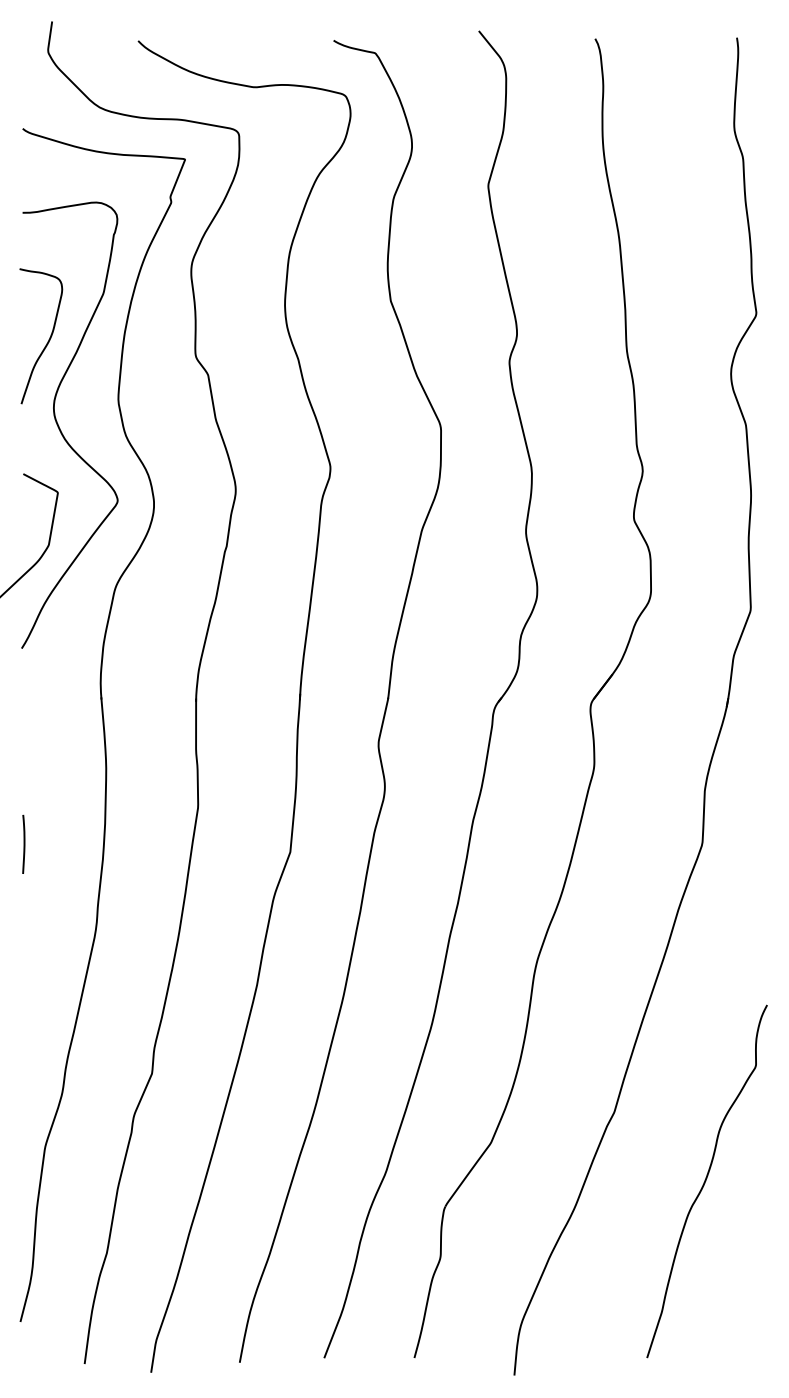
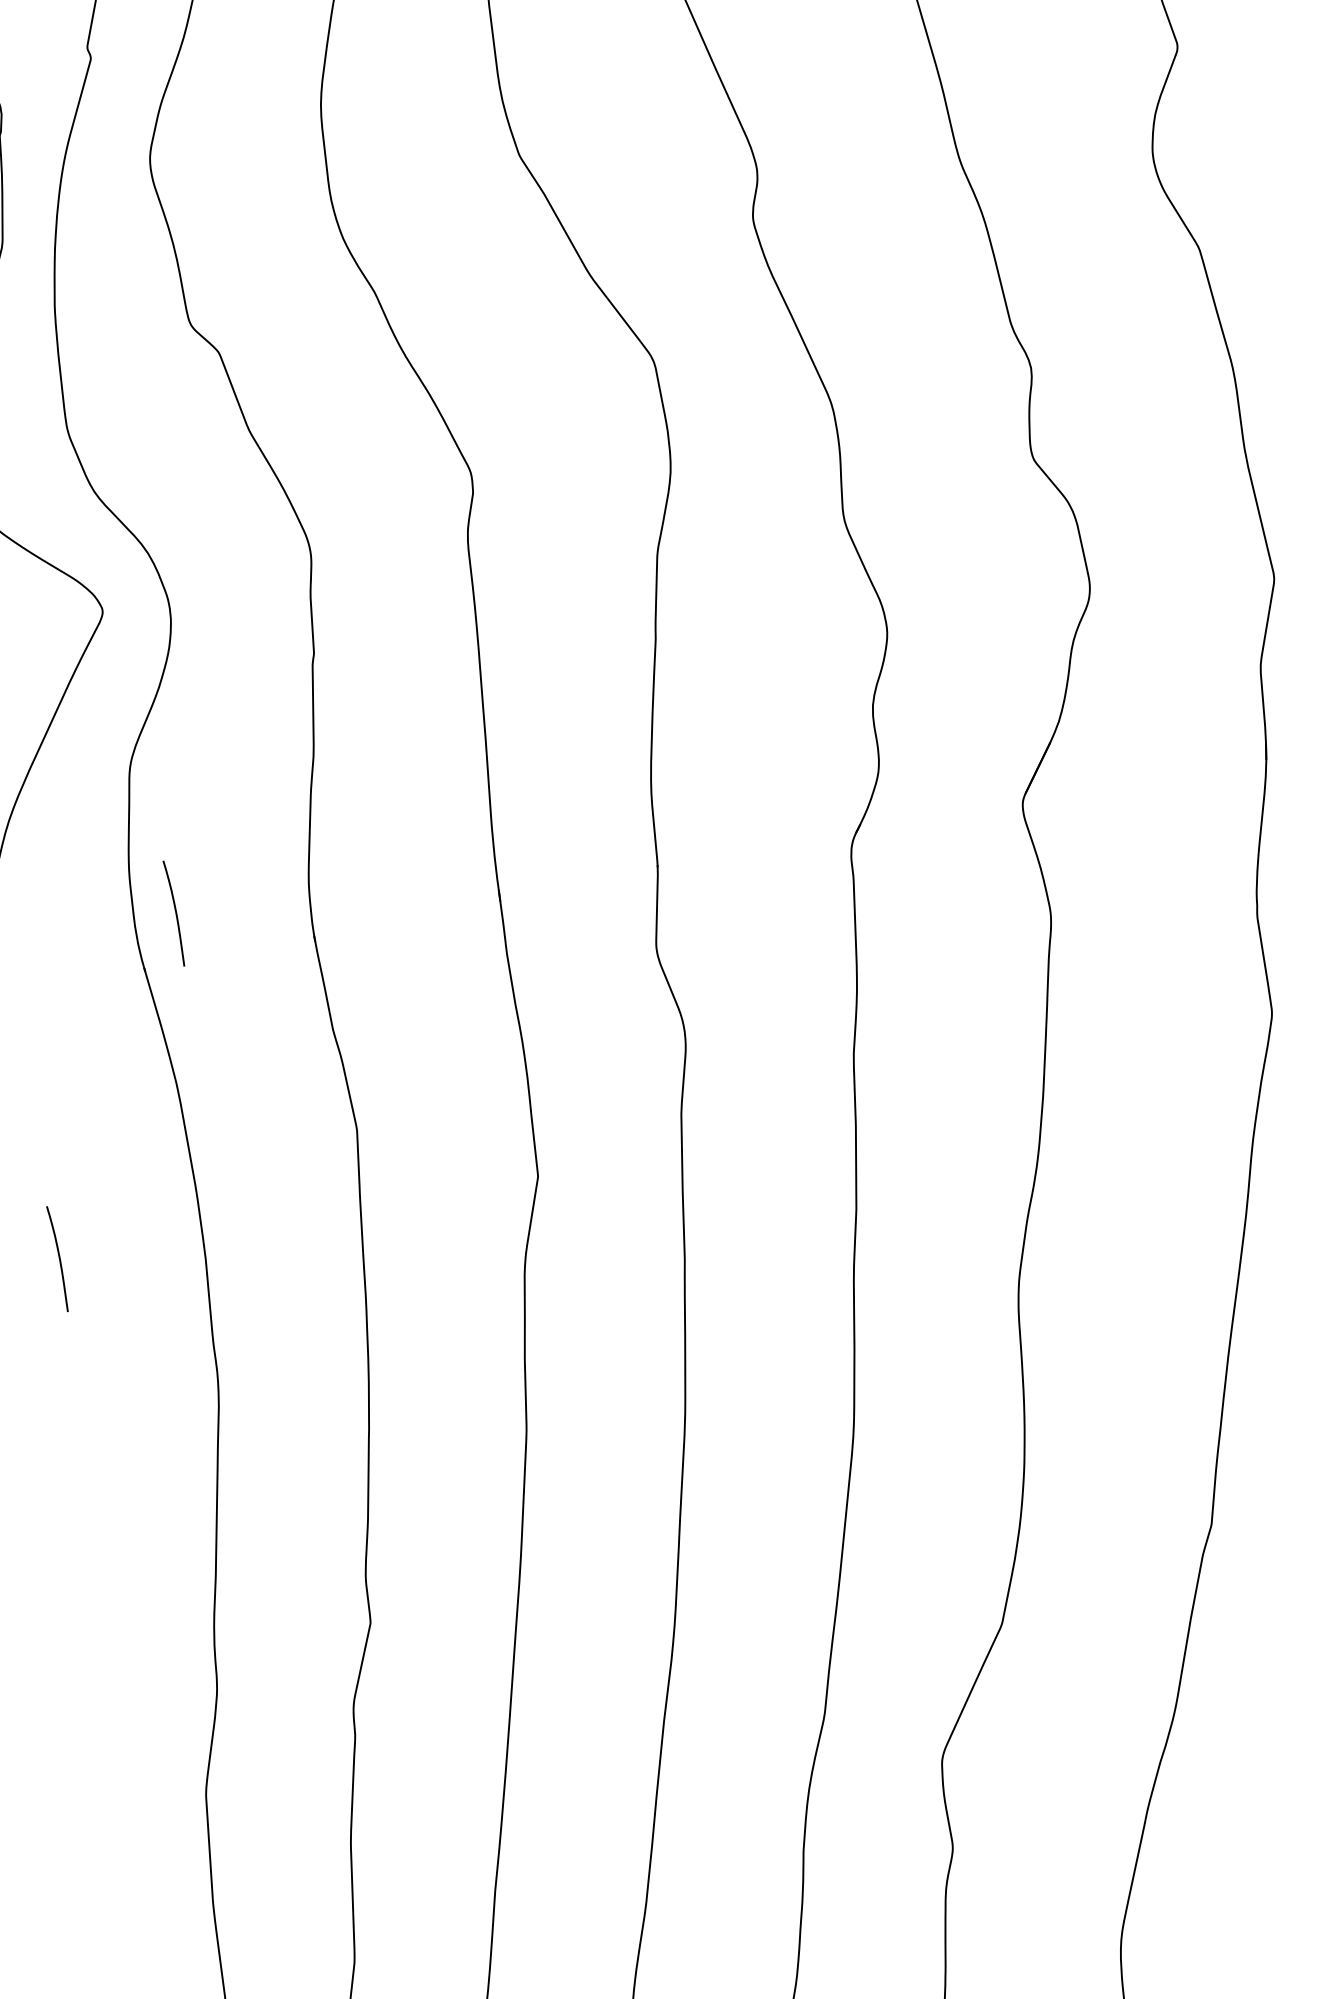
line: (123, 670) -> (174, 911), added

